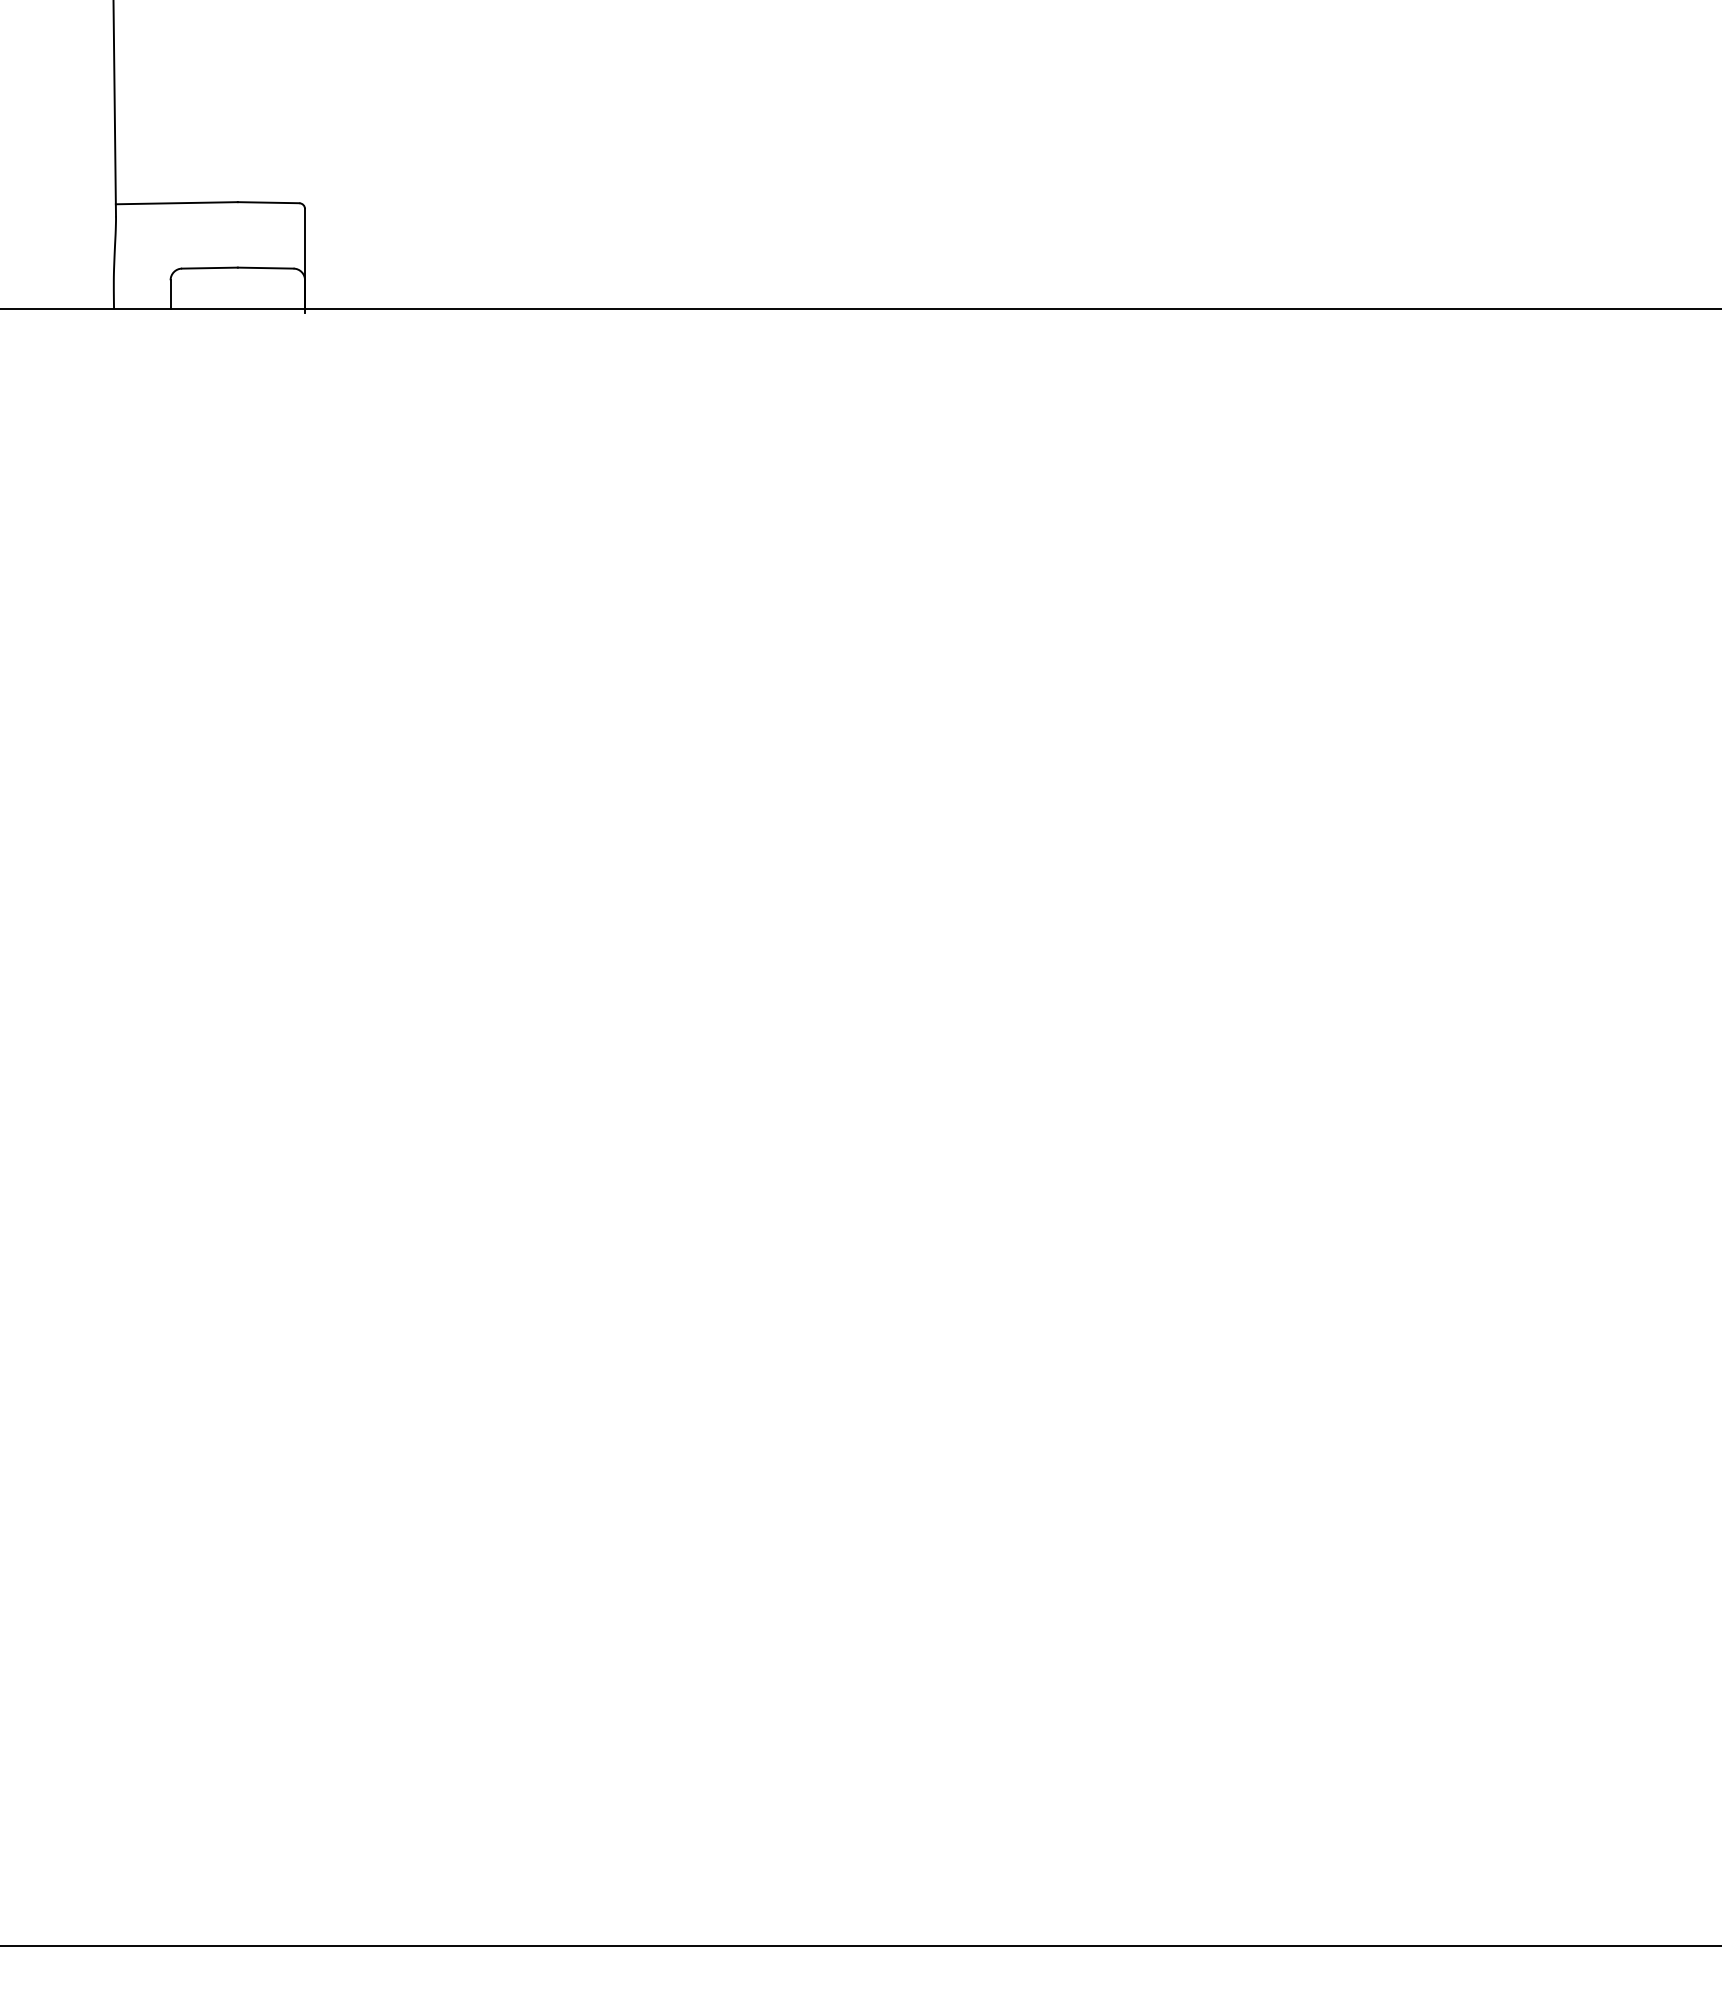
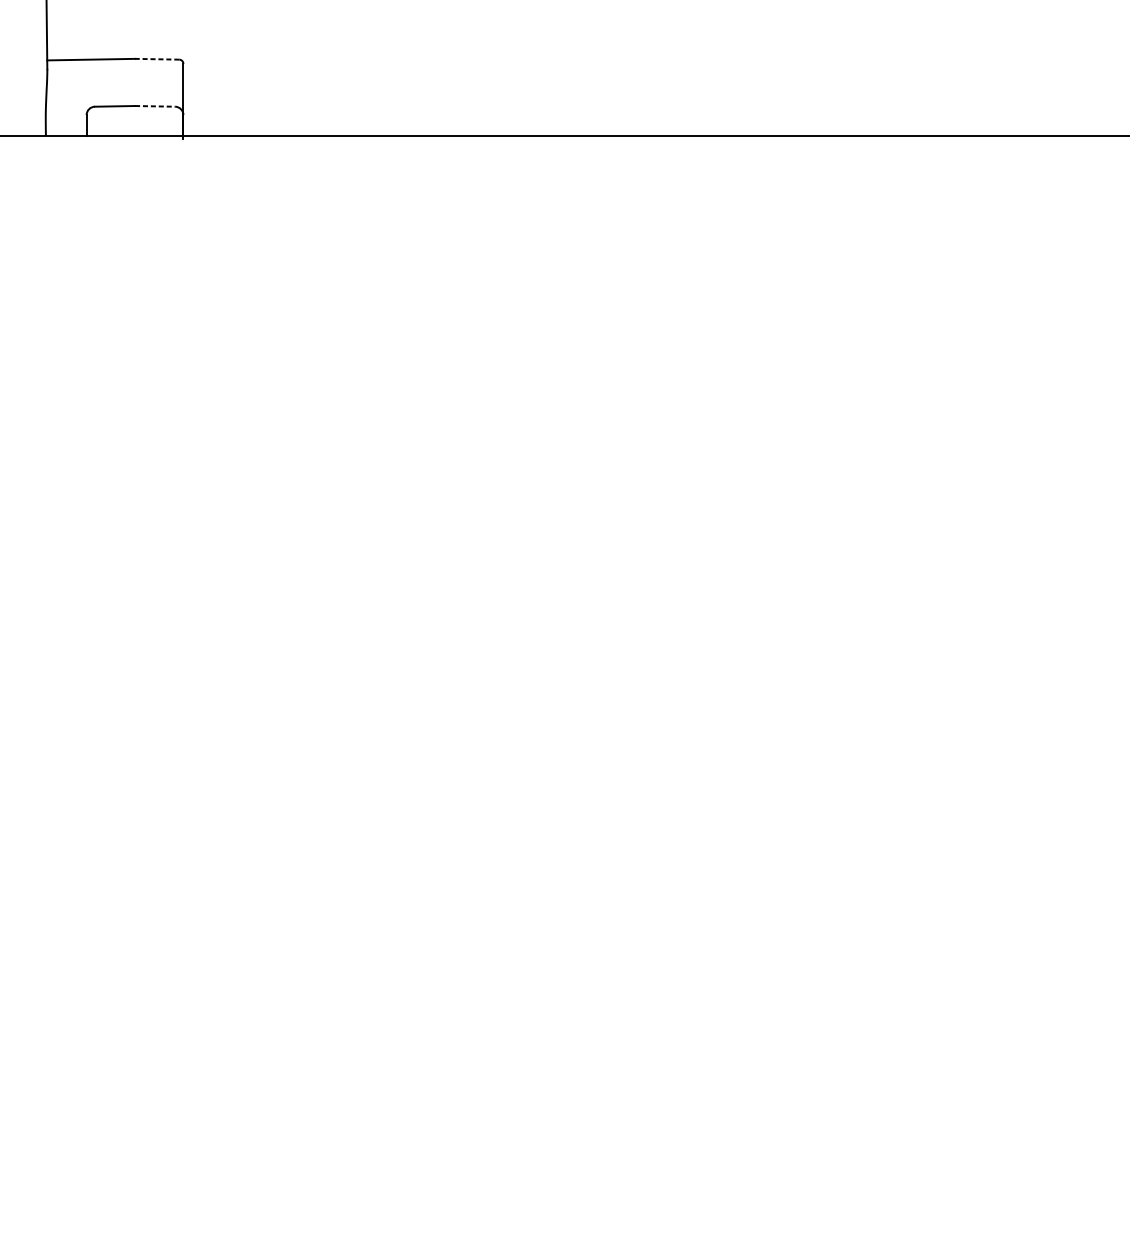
line: (268, 202) -> (157, 59), solid -> dashed
line: (265, 268) -> (154, 106), solid -> dashed

